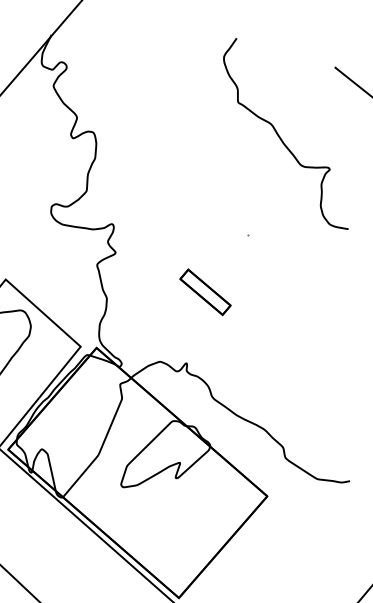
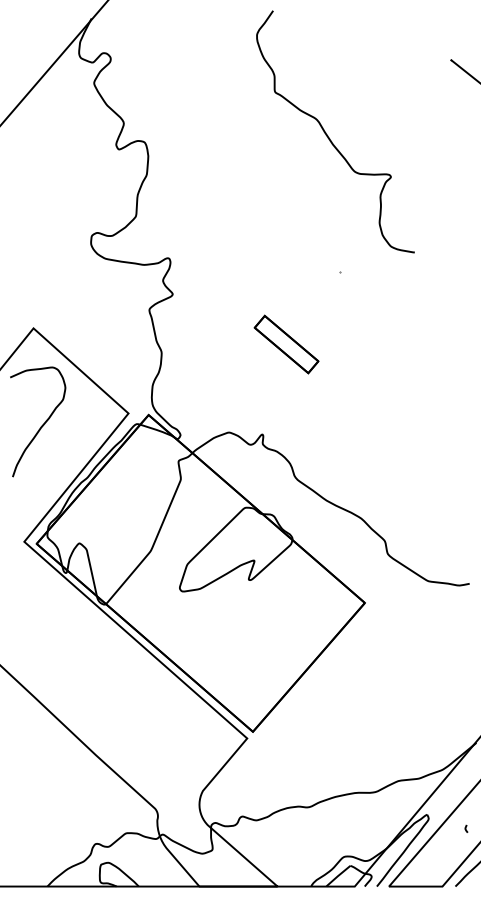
curve: (280, 136) -> (328, 135), moved

